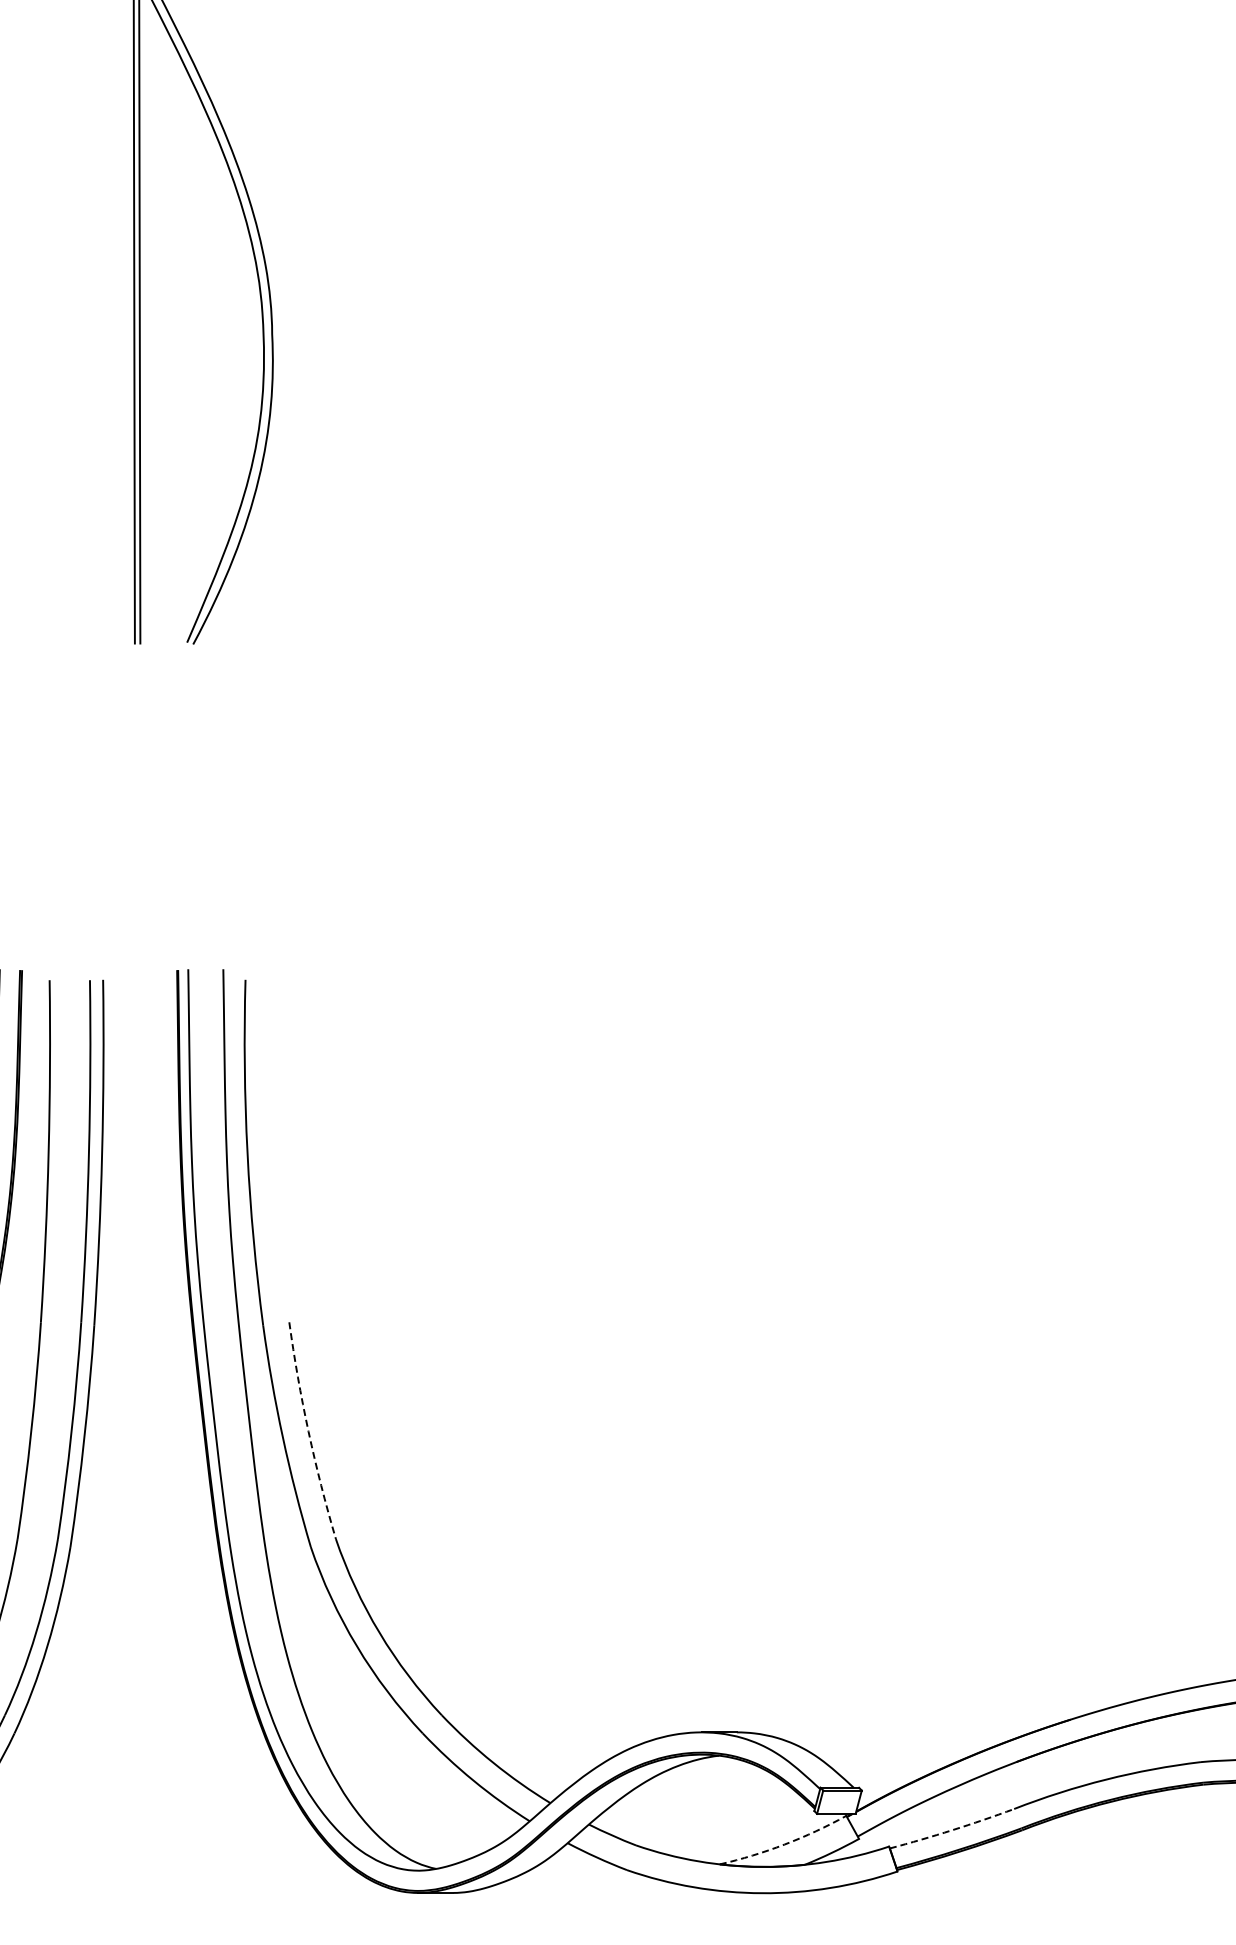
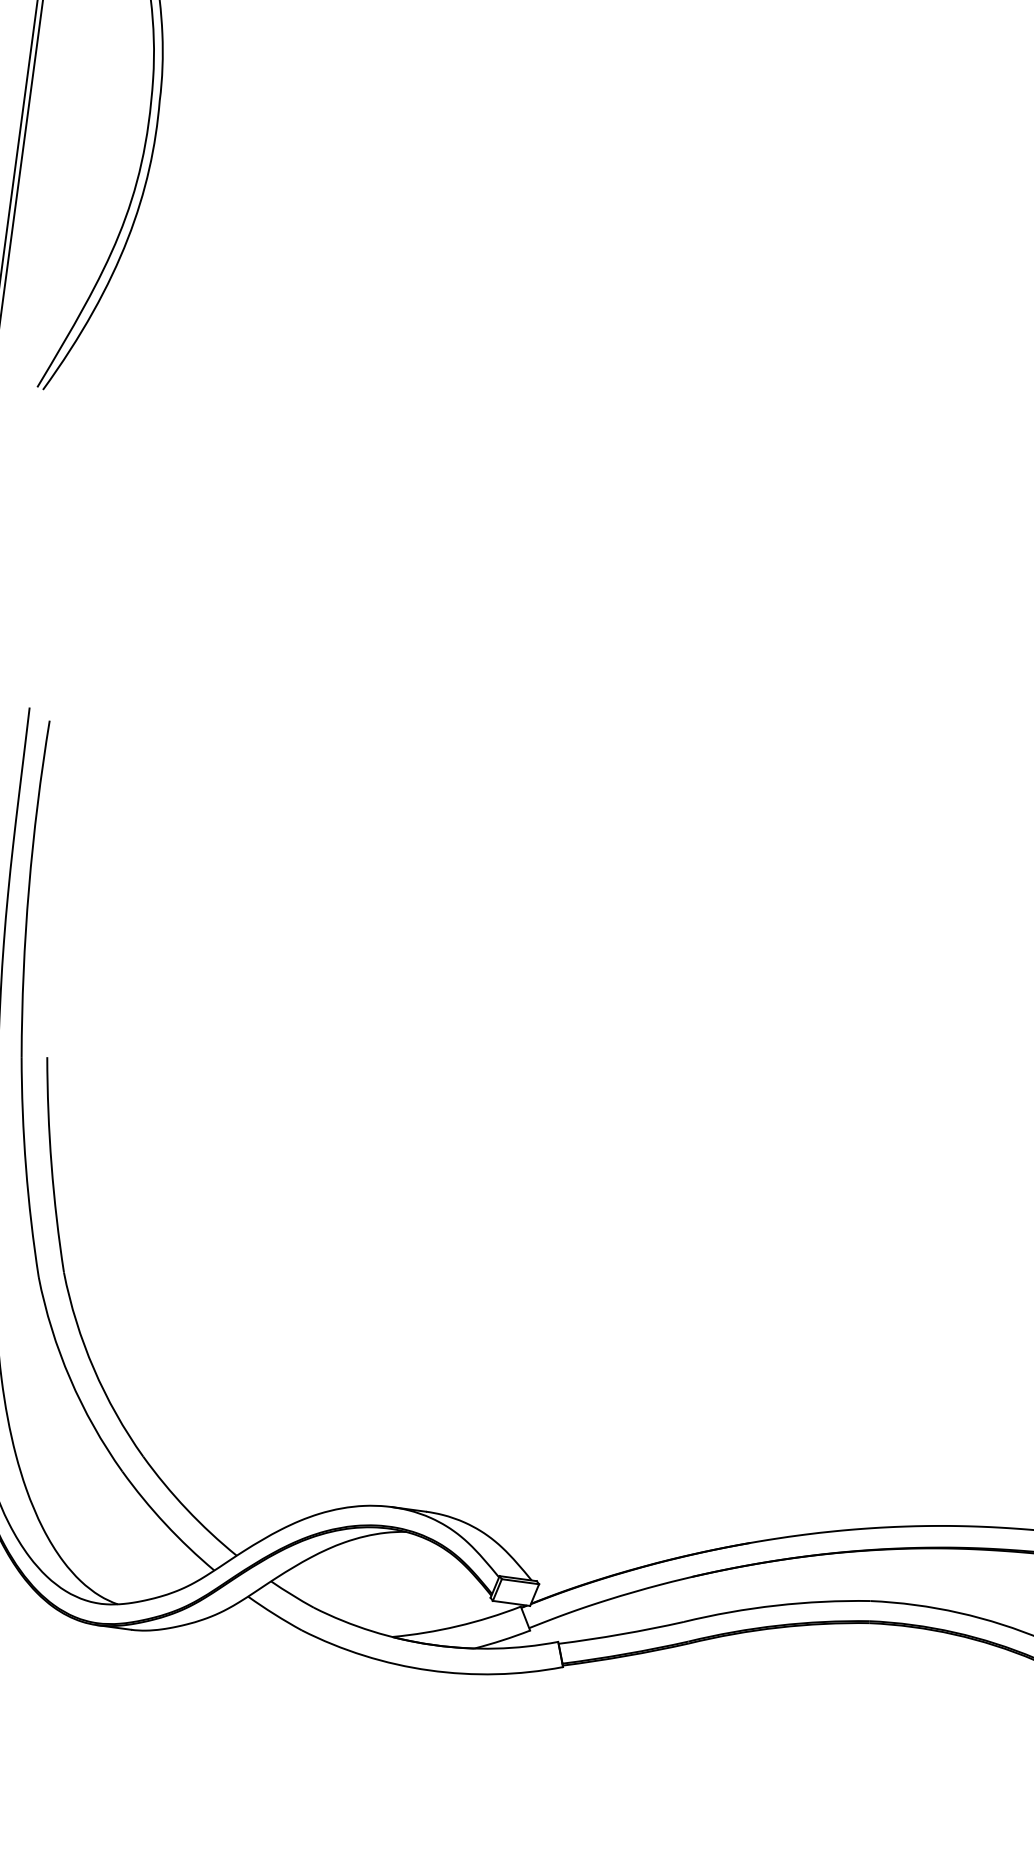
arc: (308, 1431) -> (51, 1165), dashed -> solid
arc: (952, 1830) -> (621, 1634), dashed -> solid
arc: (784, 1844) -> (457, 1626), dashed -> solid

